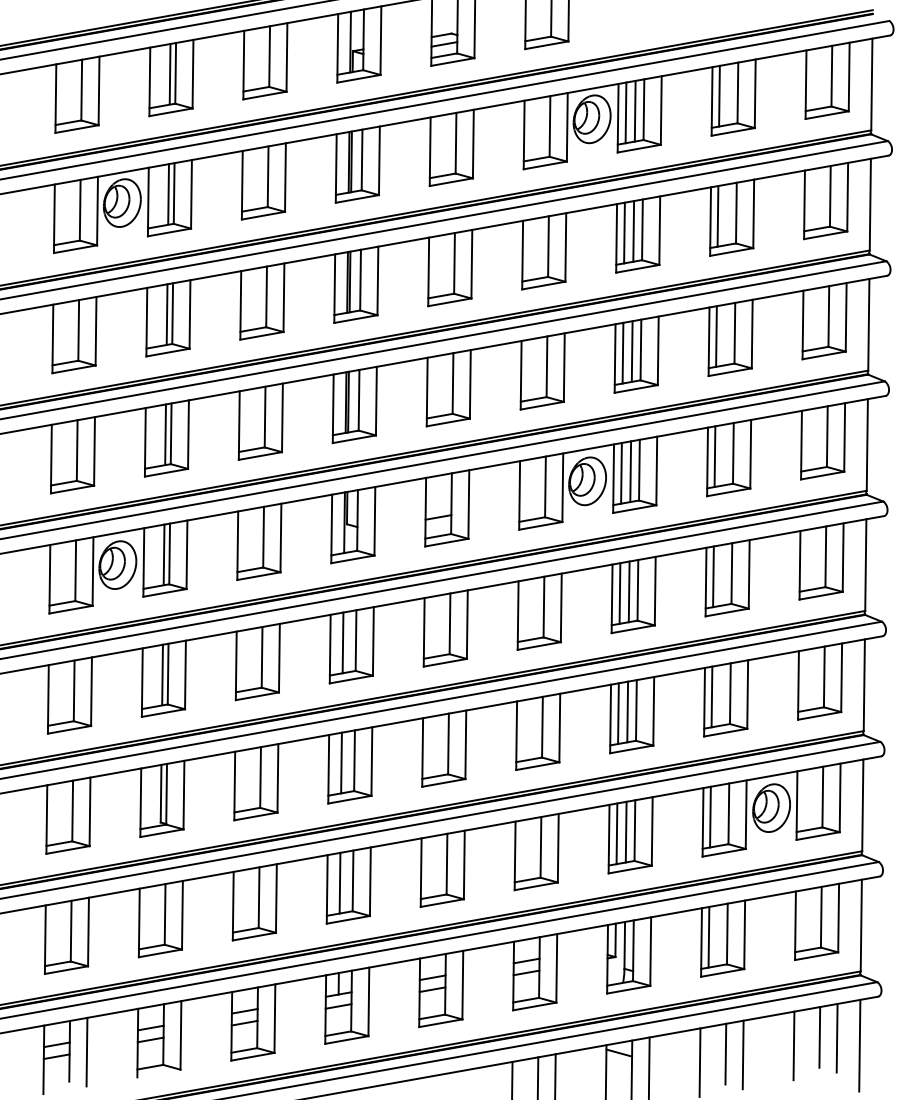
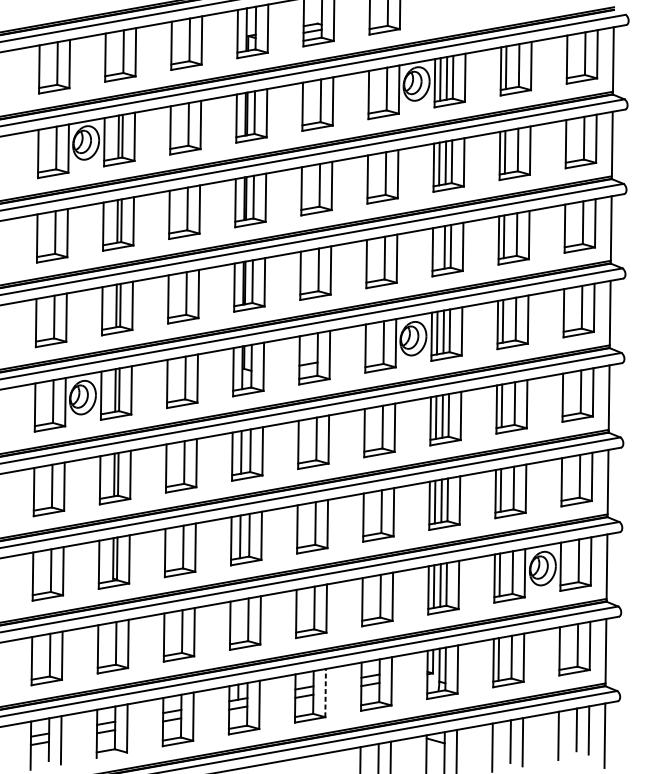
line: (169, 73) -> (119, 51), removed
line: (622, 352) -> (437, 248), removed
line: (339, 882) -> (238, 620), removed
line: (462, 984) -> (325, 692), solid -> dashed

